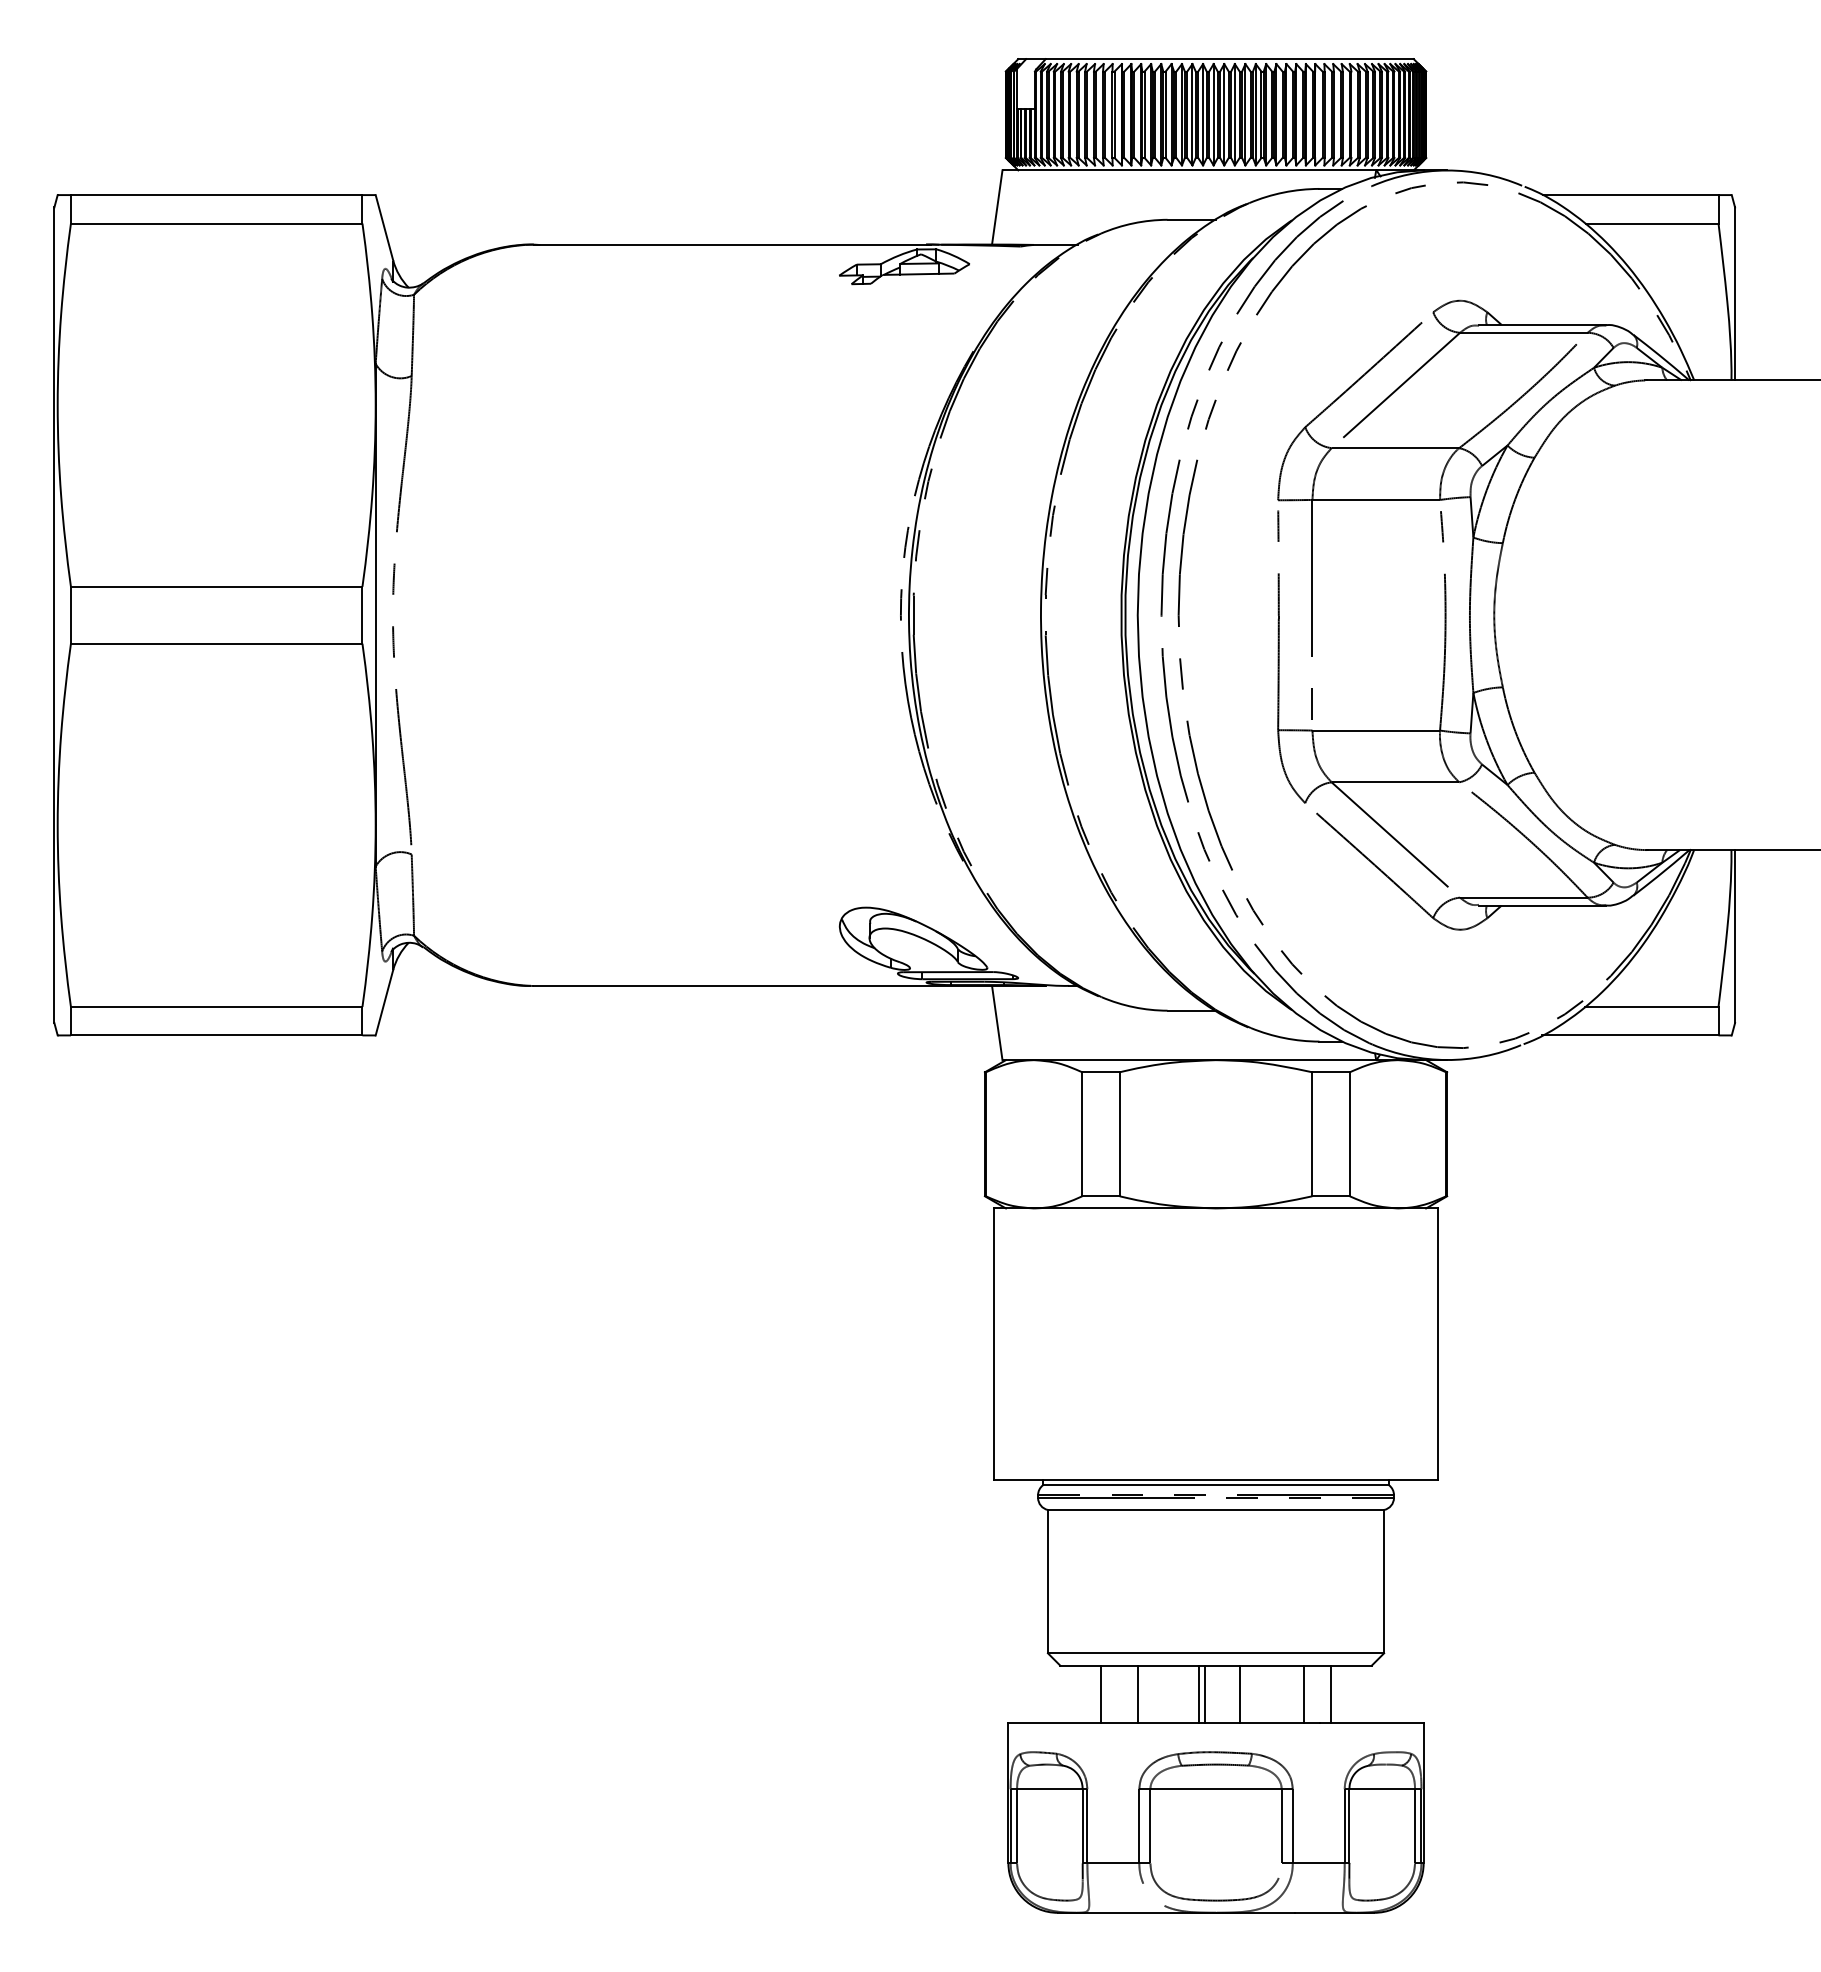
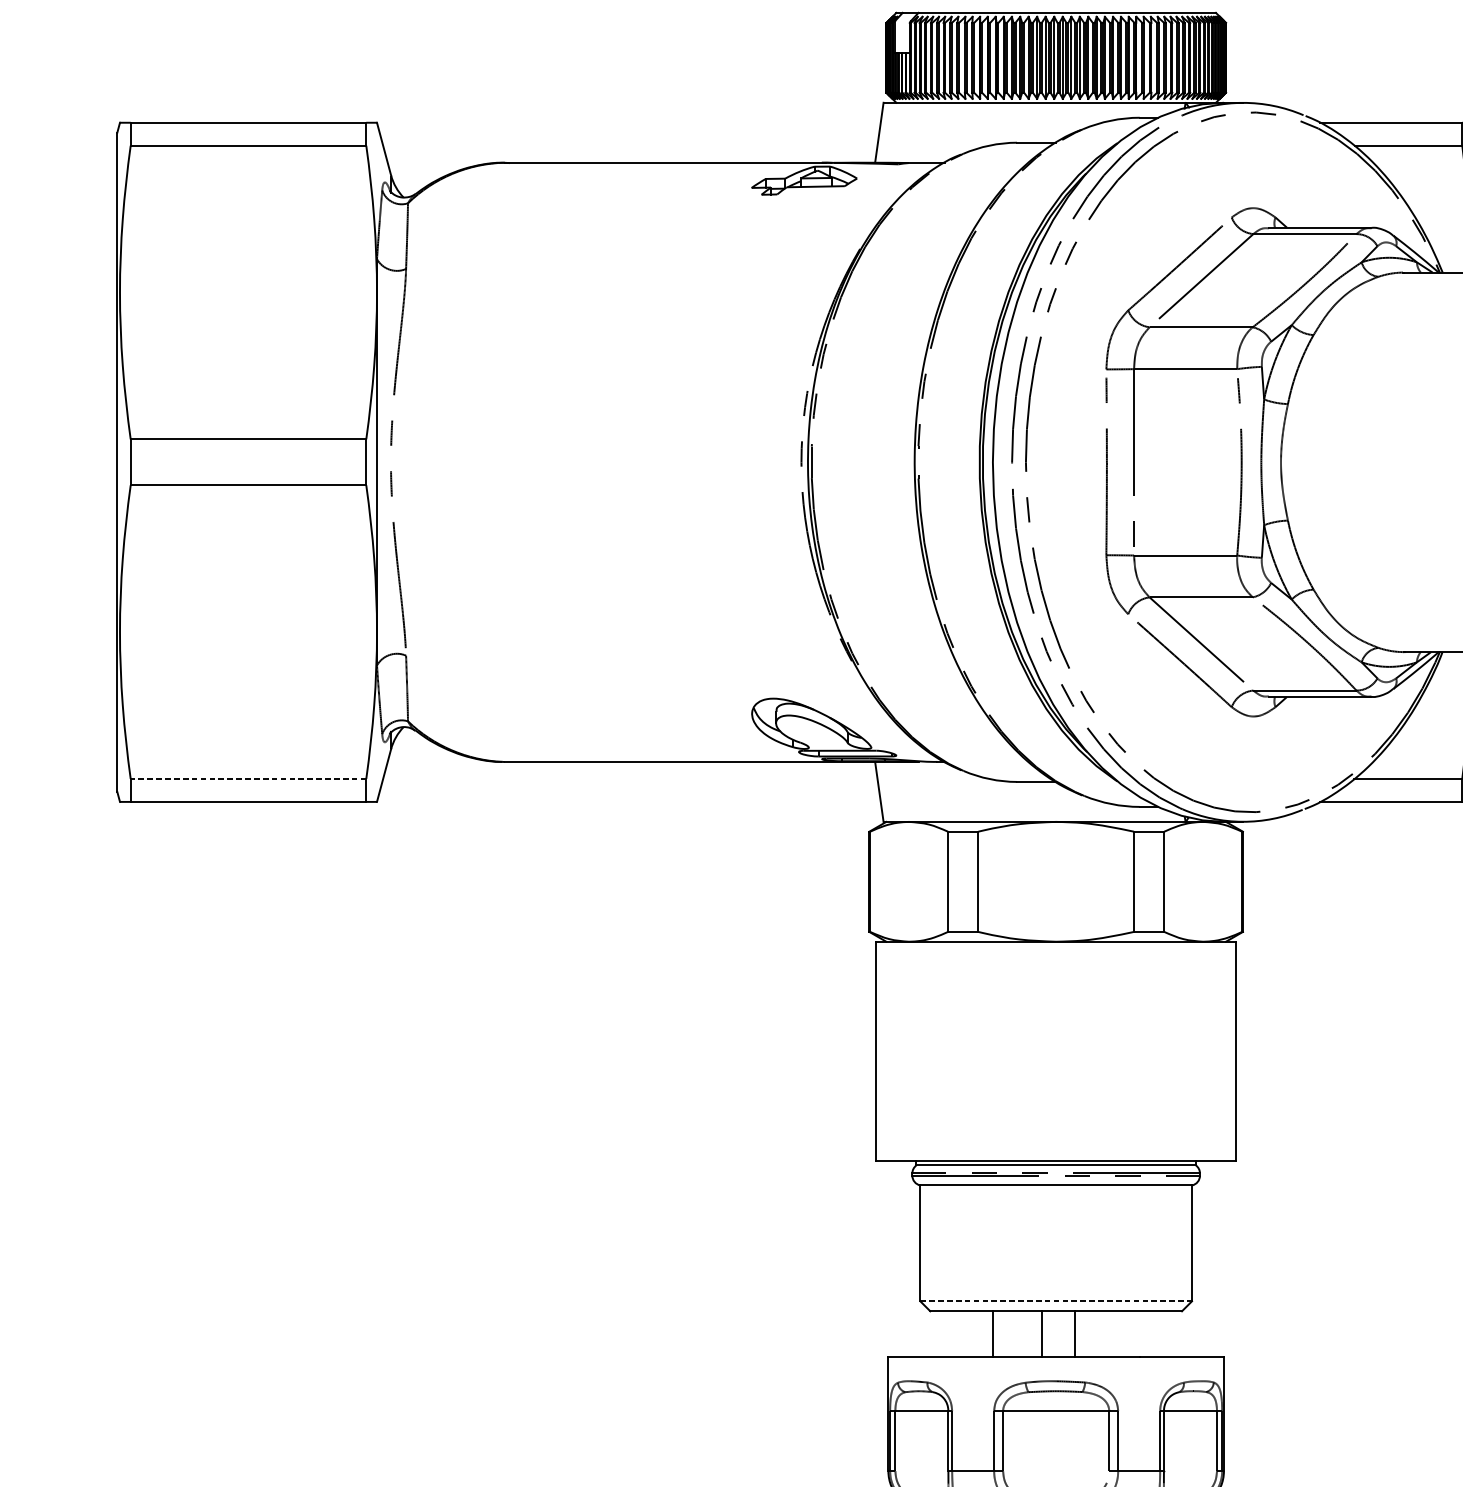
line: (216, 1006) -> (248, 778), solid -> dashed
line: (1216, 1653) -> (1056, 1301), solid -> dashed
line: (1101, 1693) -> (963, 1333), removed
line: (1204, 1693) -> (1046, 1333), removed
line: (1303, 1693) -> (1126, 1333), removed
line: (1330, 1693) -> (1148, 1333), removed

